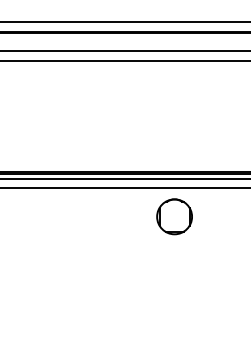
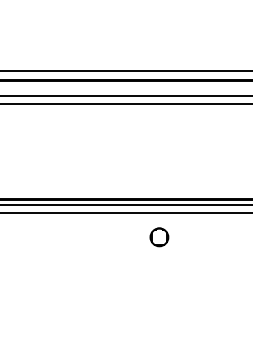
part: (174, 217) -> (159, 237), size x0.6

